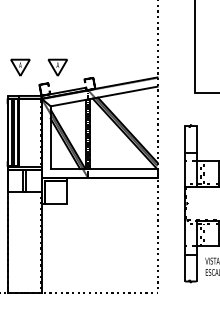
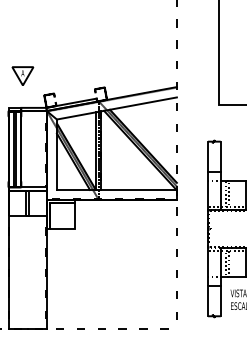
part: (57, 67) -> (64, 75), removed

